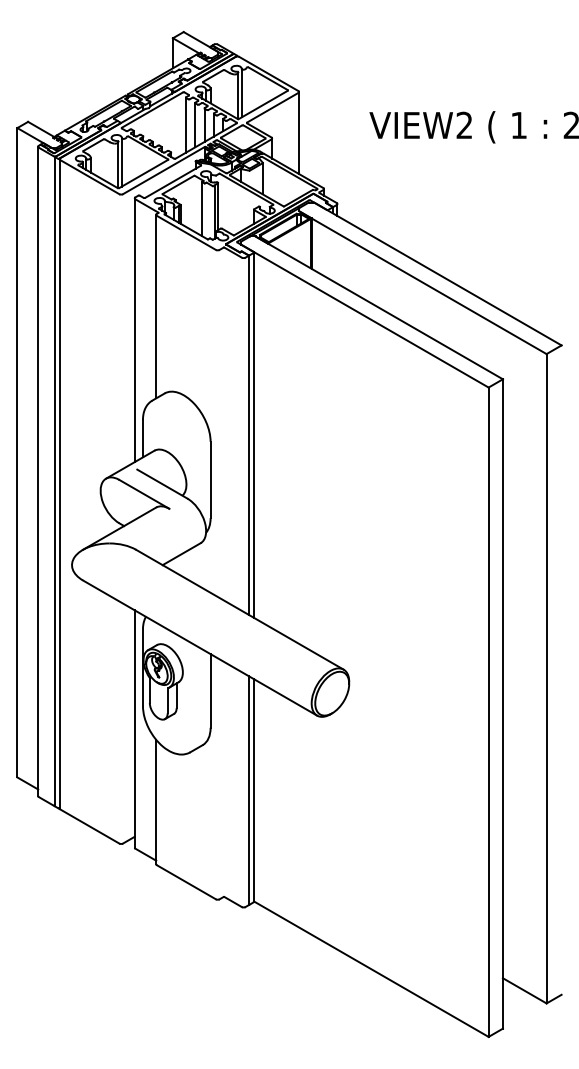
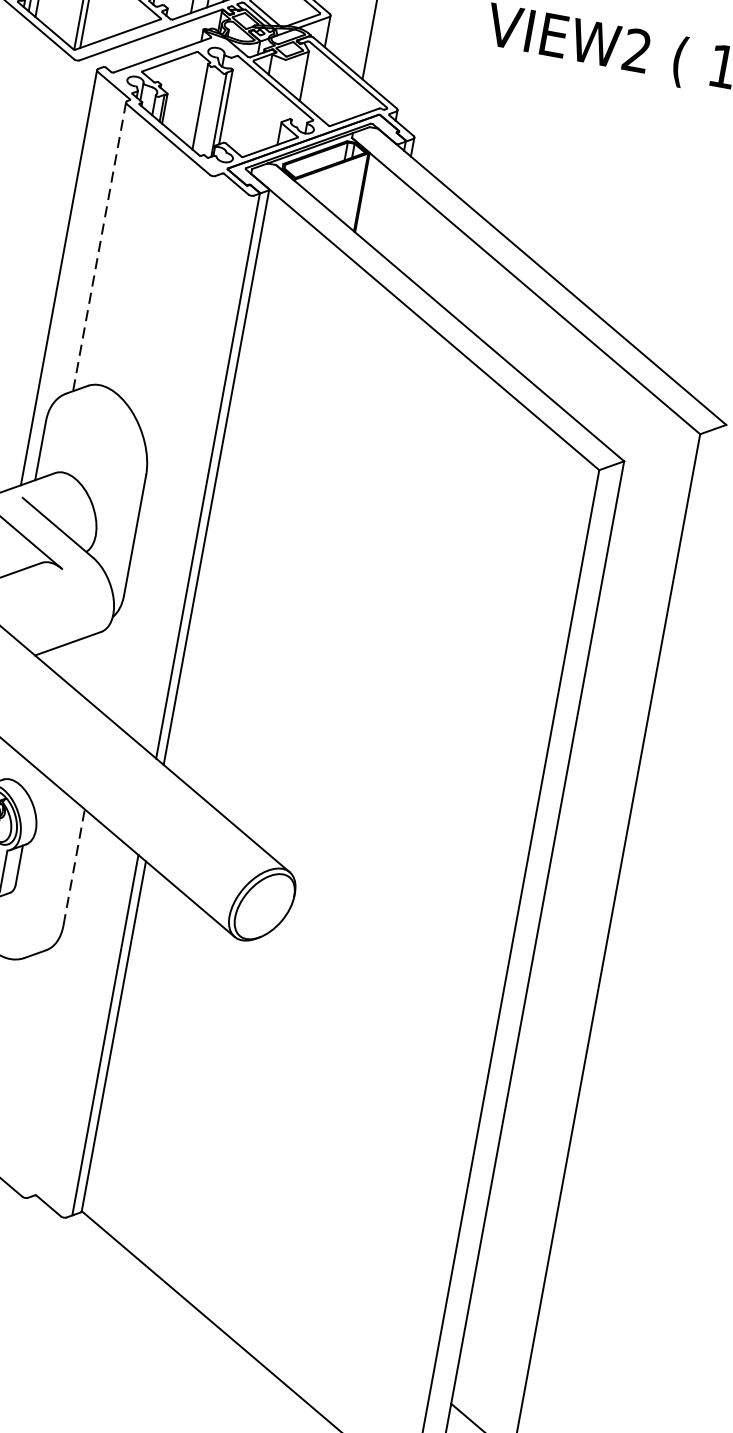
line: (156, 306) -> (100, 246), solid -> dashed
line: (210, 690) -> (74, 866), solid -> dashed

